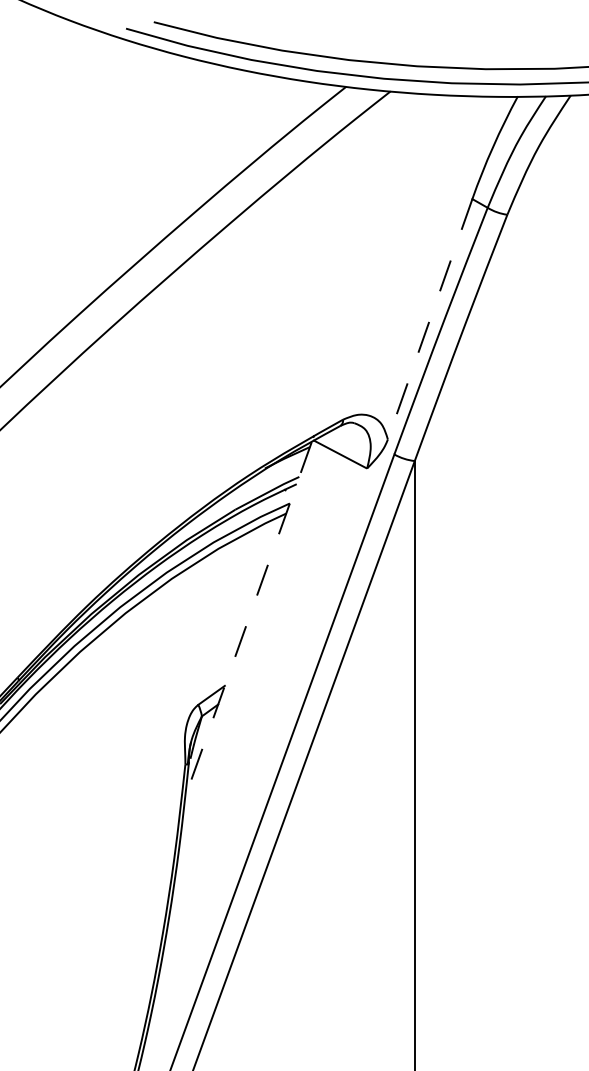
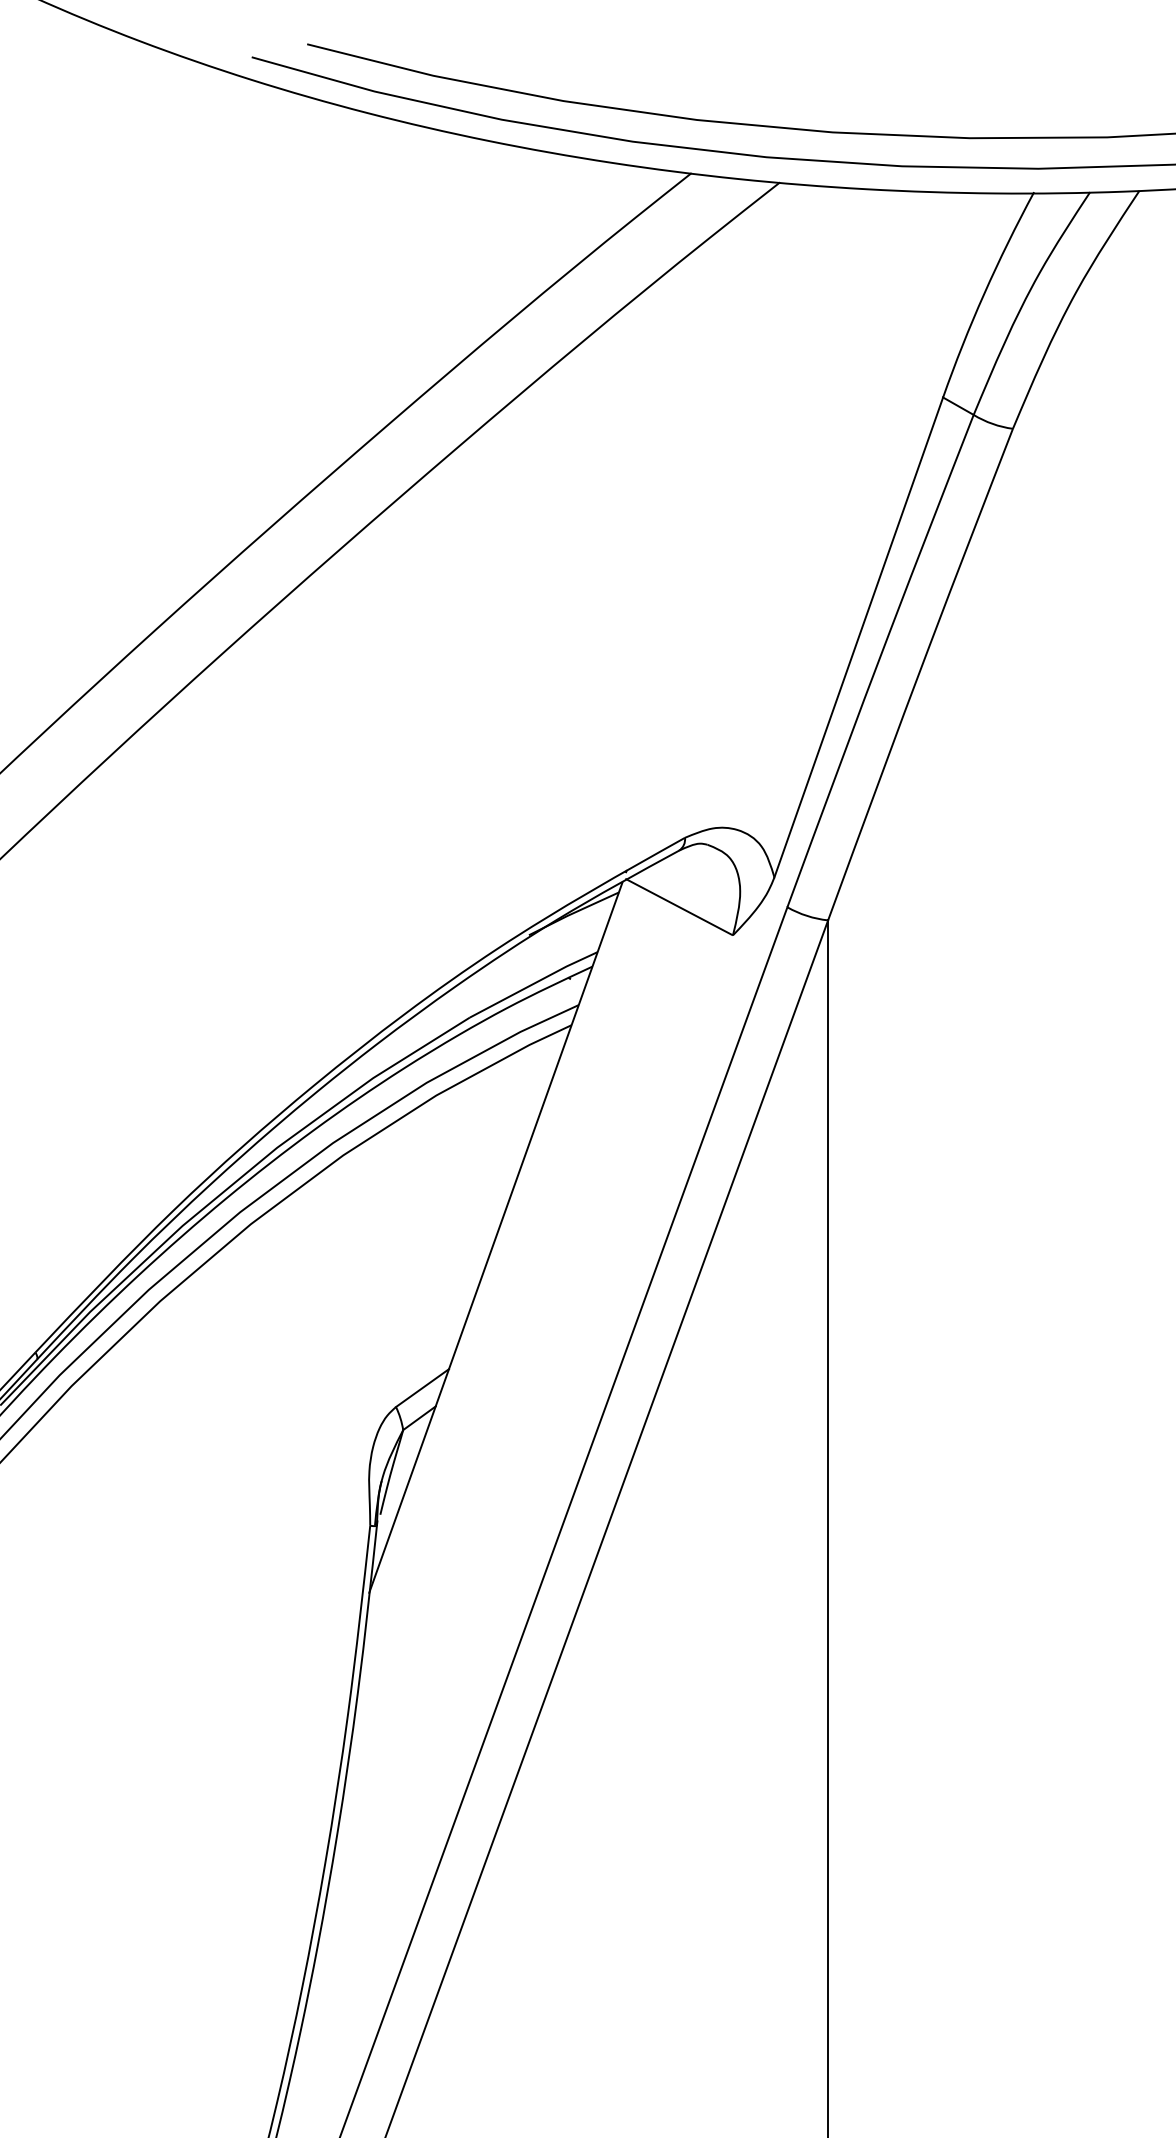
line: (429, 319) -> (857, 637), dashed -> solid
line: (248, 620) -> (496, 1238), dashed -> solid

